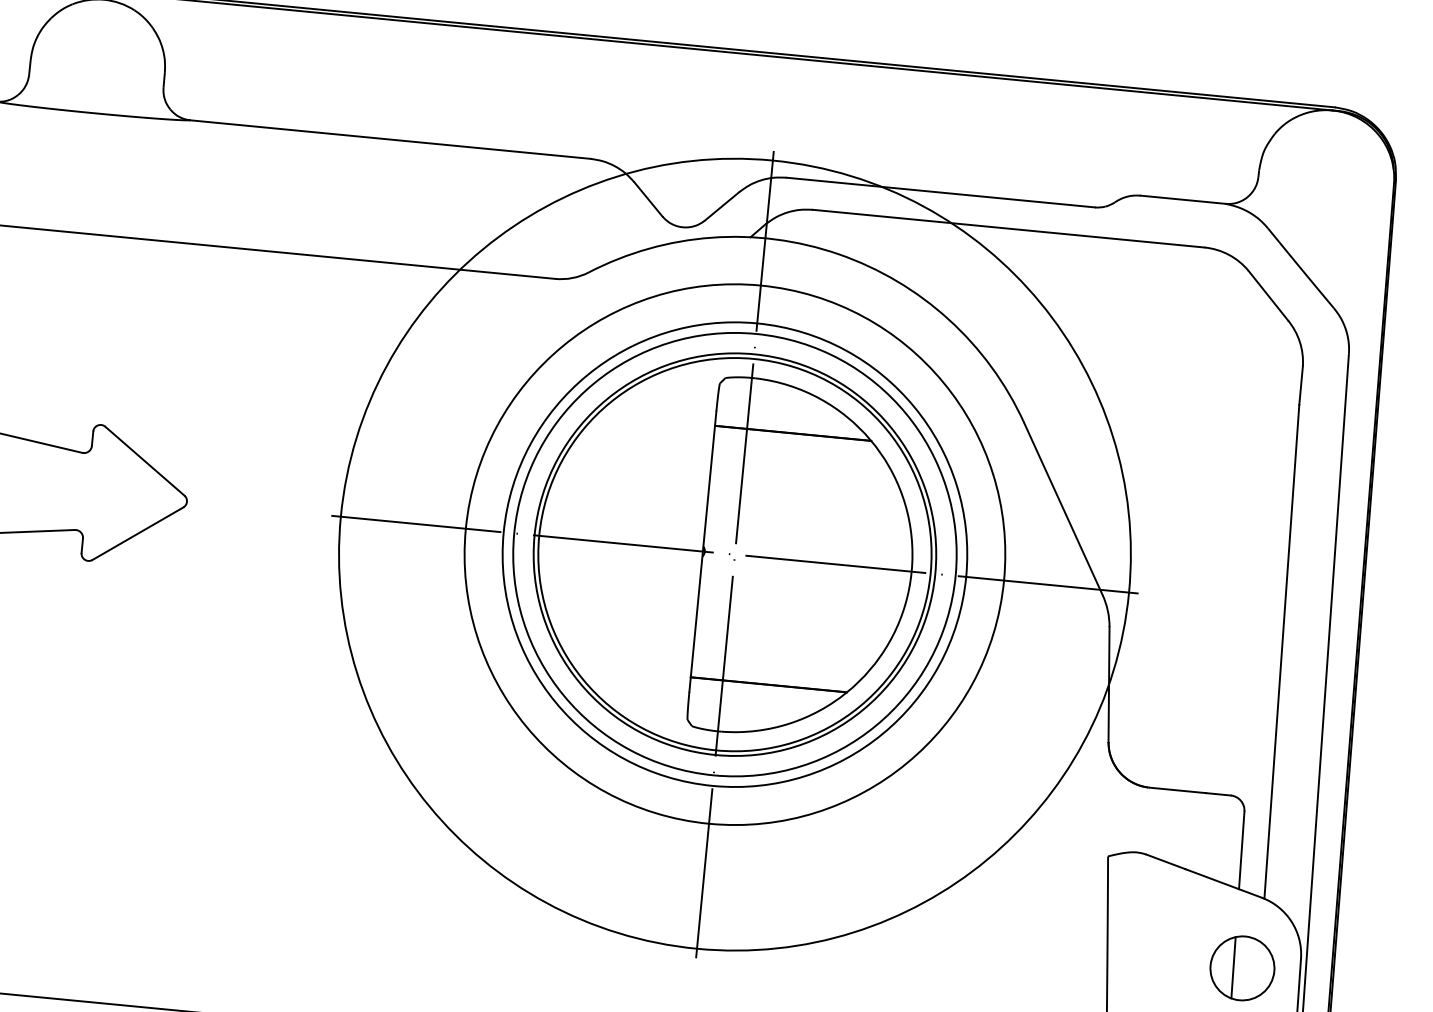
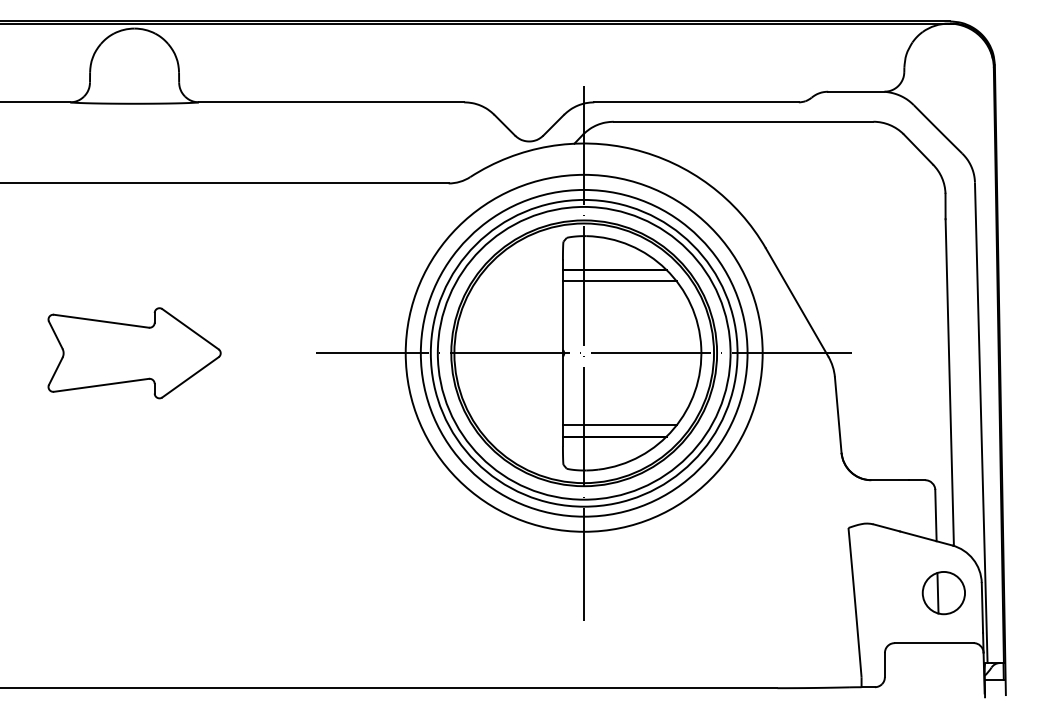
line: (798, 451) -> (619, 281), added
circle: (734, 553) -> (583, 352), size x0.62
line: (777, 668) -> (619, 425), added

